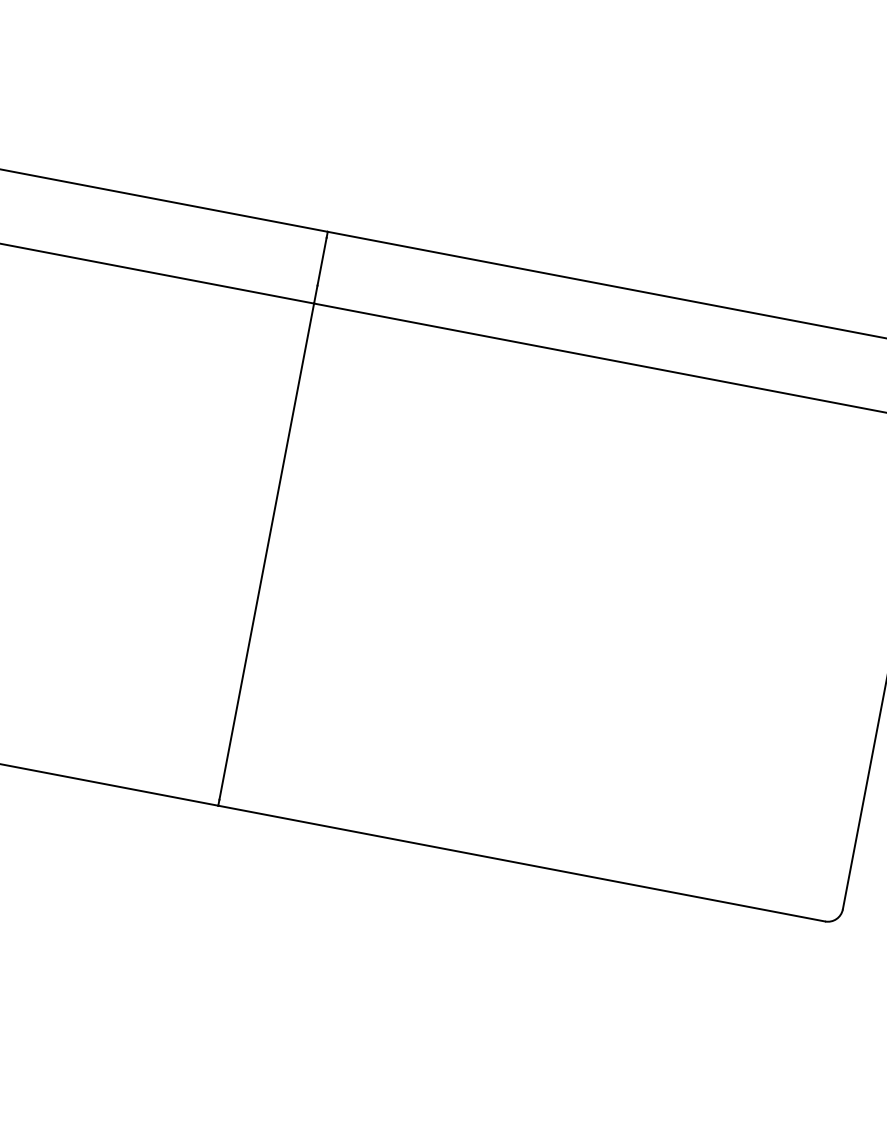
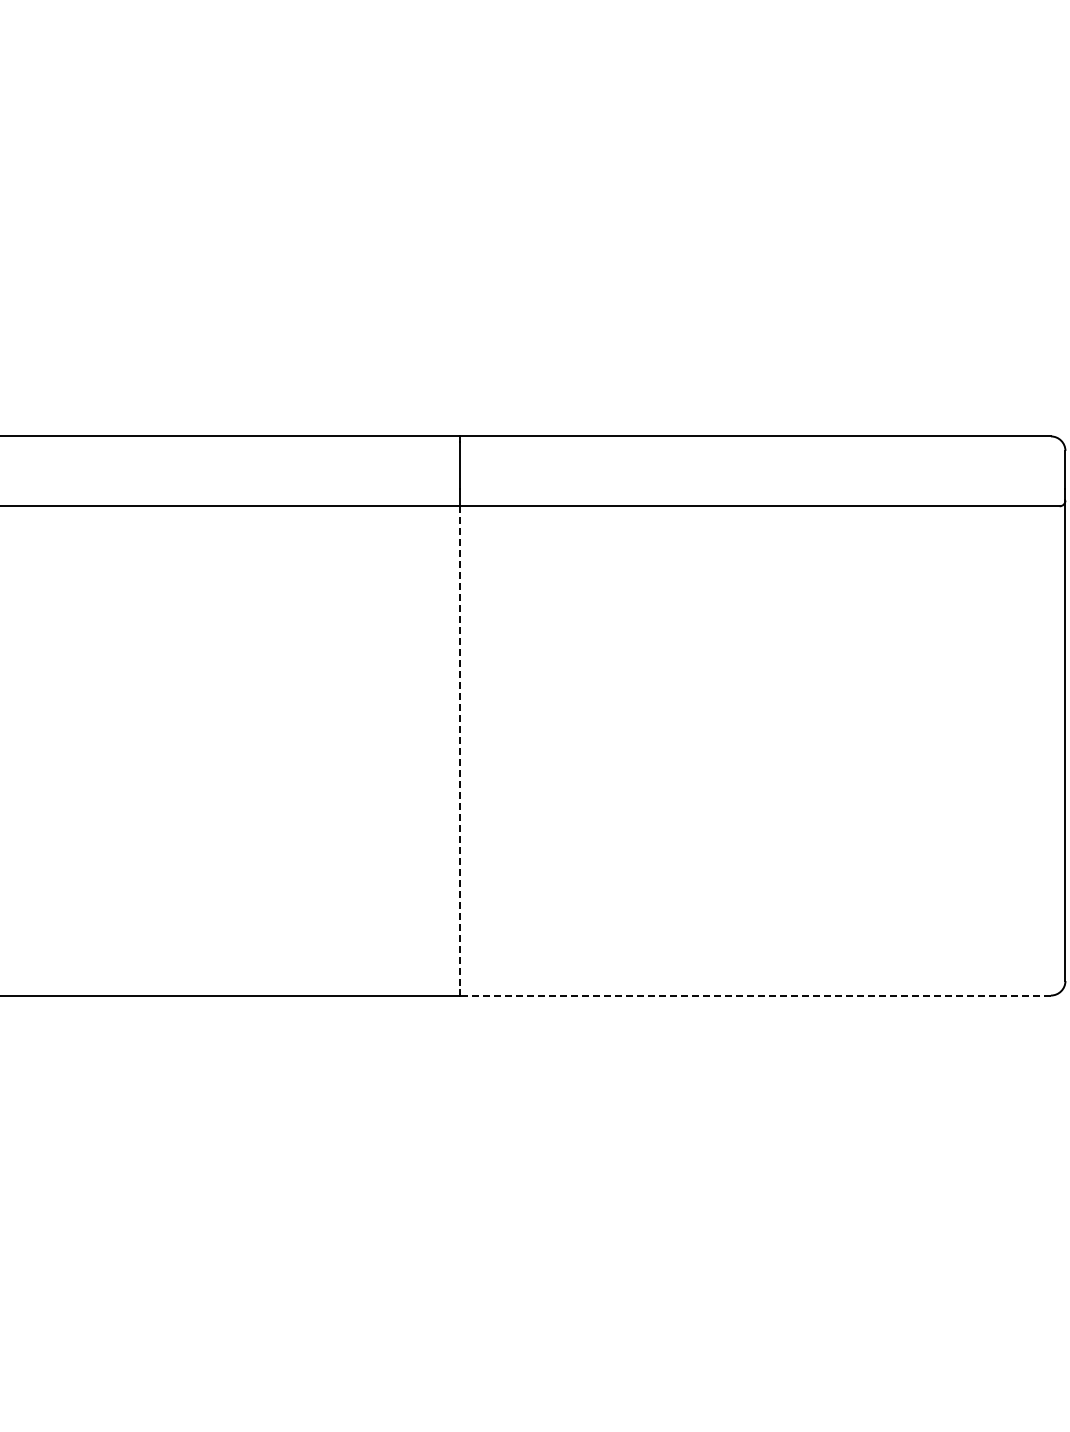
line: (266, 552) -> (459, 748), solid -> dashed
line: (521, 863) -> (755, 995), solid -> dashed

